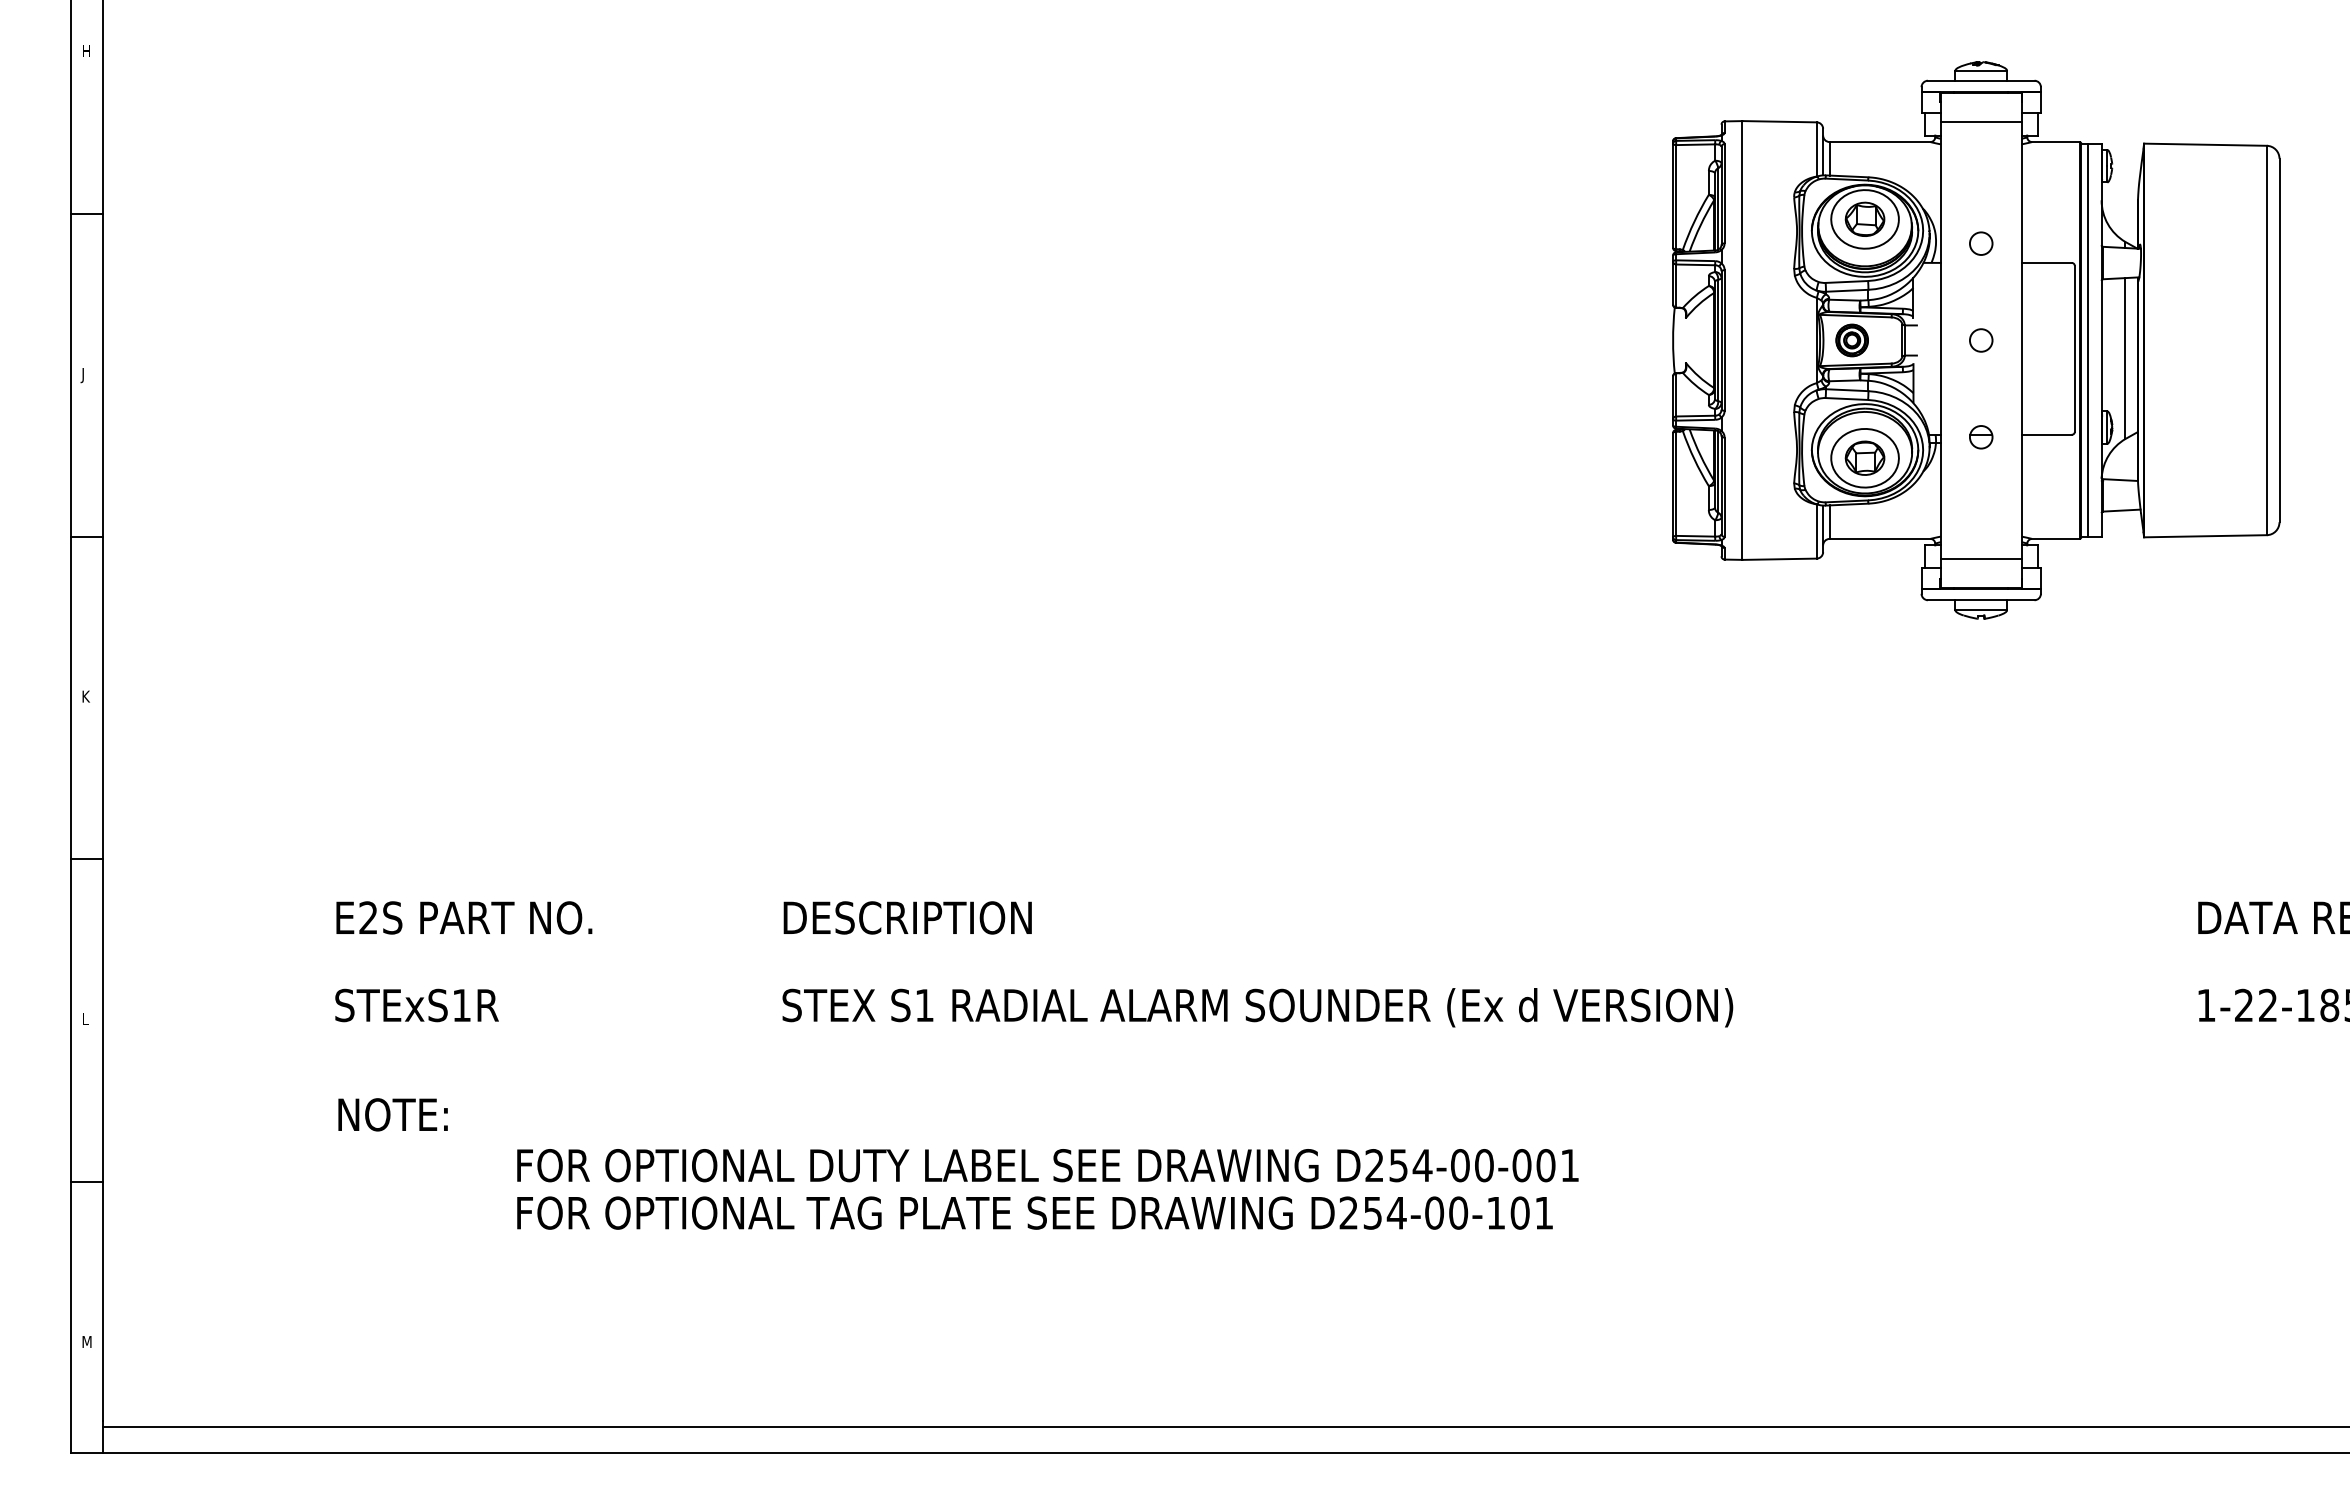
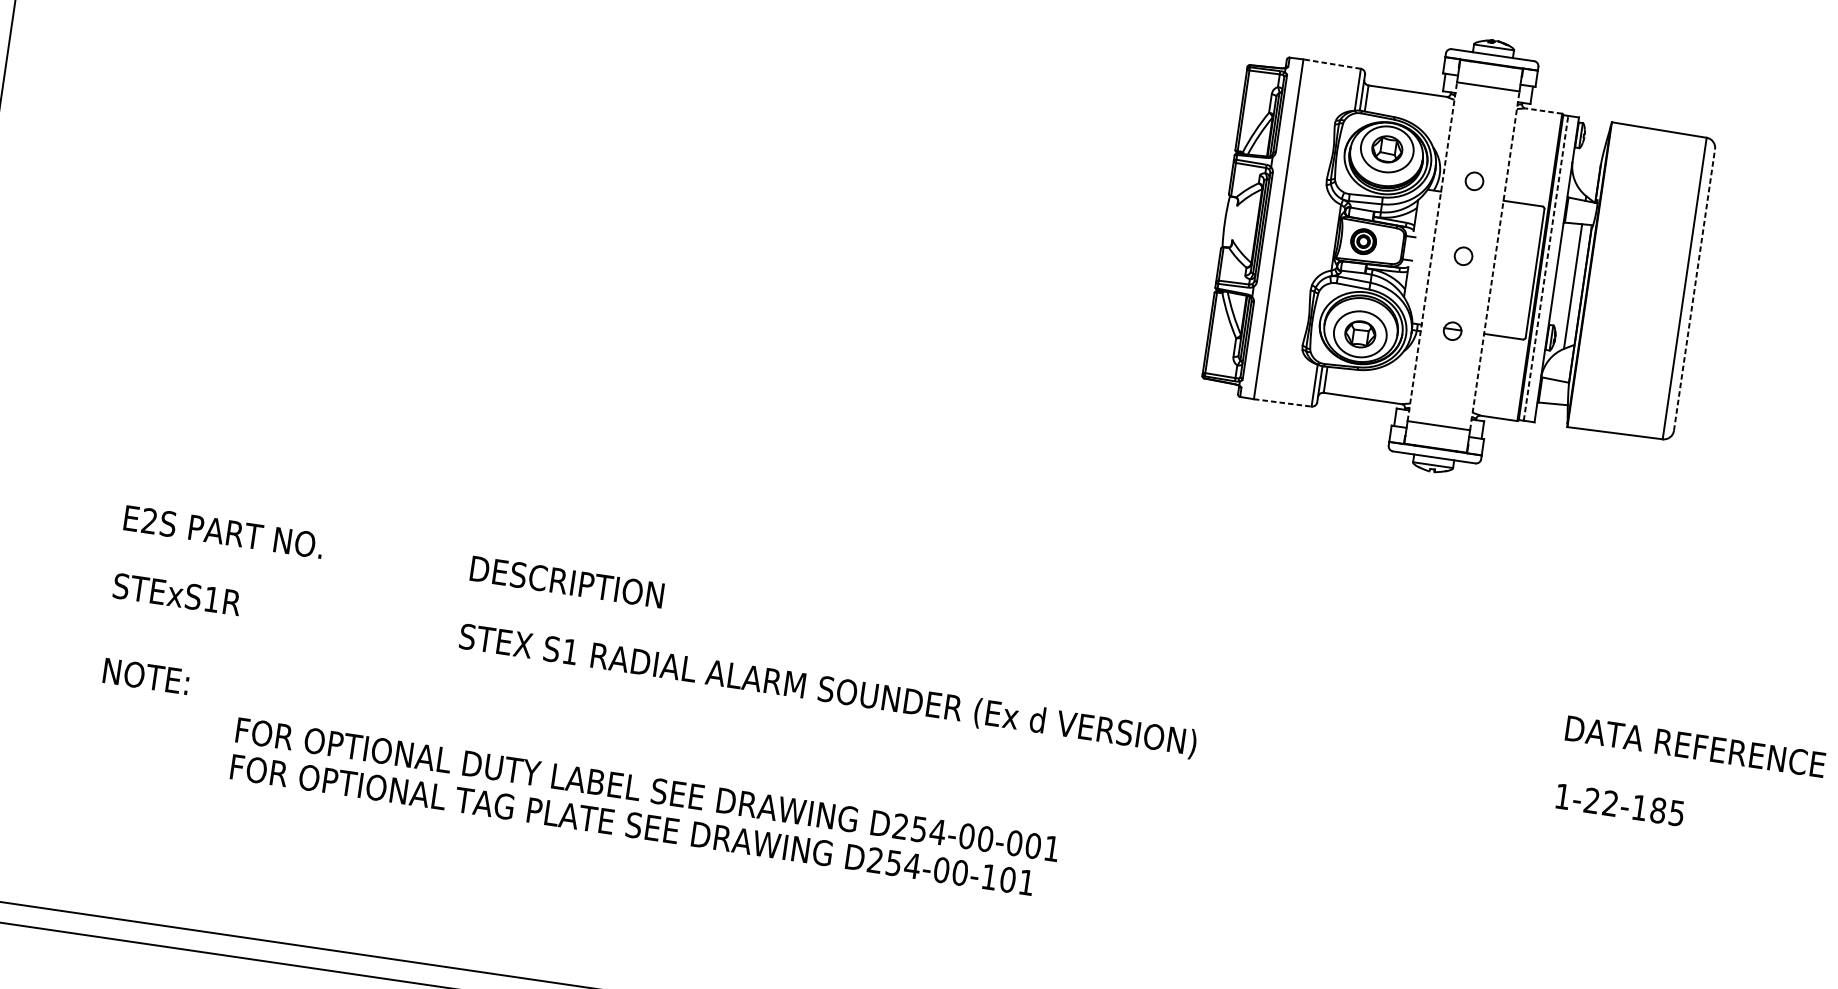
line: (1779, 121) -> (1332, 63), solid -> dashed
line: (2055, 142) -> (1543, 111), solid -> dashed
line: (1940, 340) -> (1432, 251), solid -> dashed
line: (2021, 340) -> (1494, 260), solid -> dashed
line: (2087, 340) -> (1545, 268), solid -> dashed
line: (2279, 340) -> (1694, 289), solid -> dashed
line: (1780, 559) -> (1283, 403), solid -> dashed

